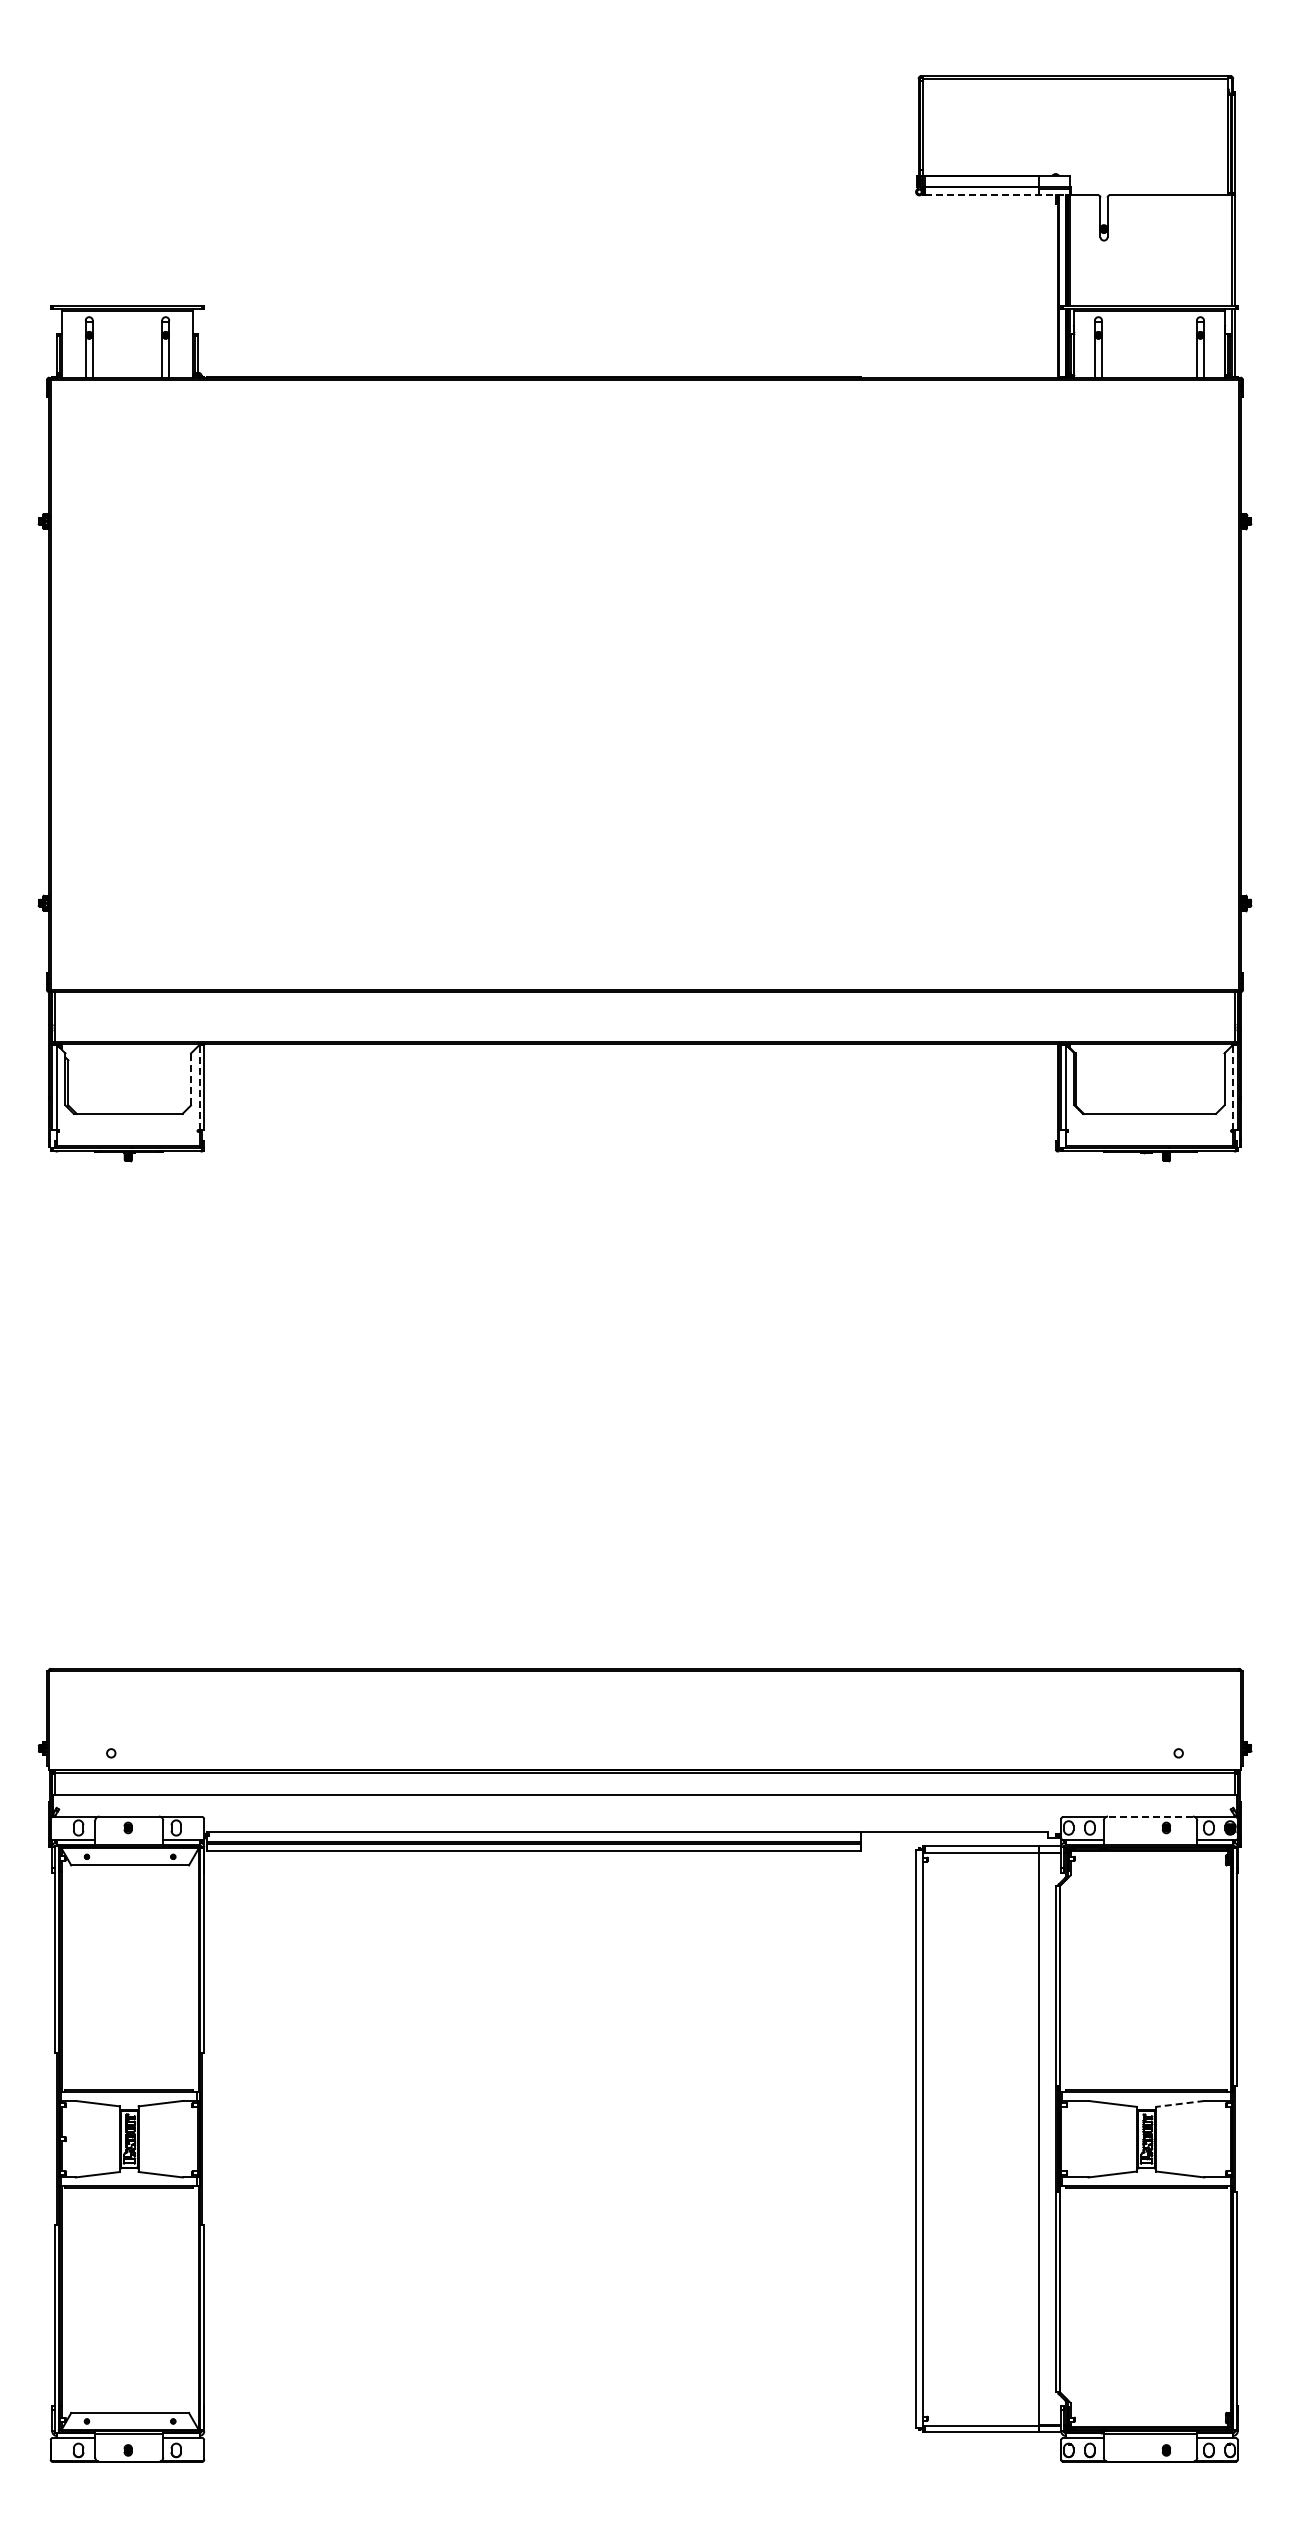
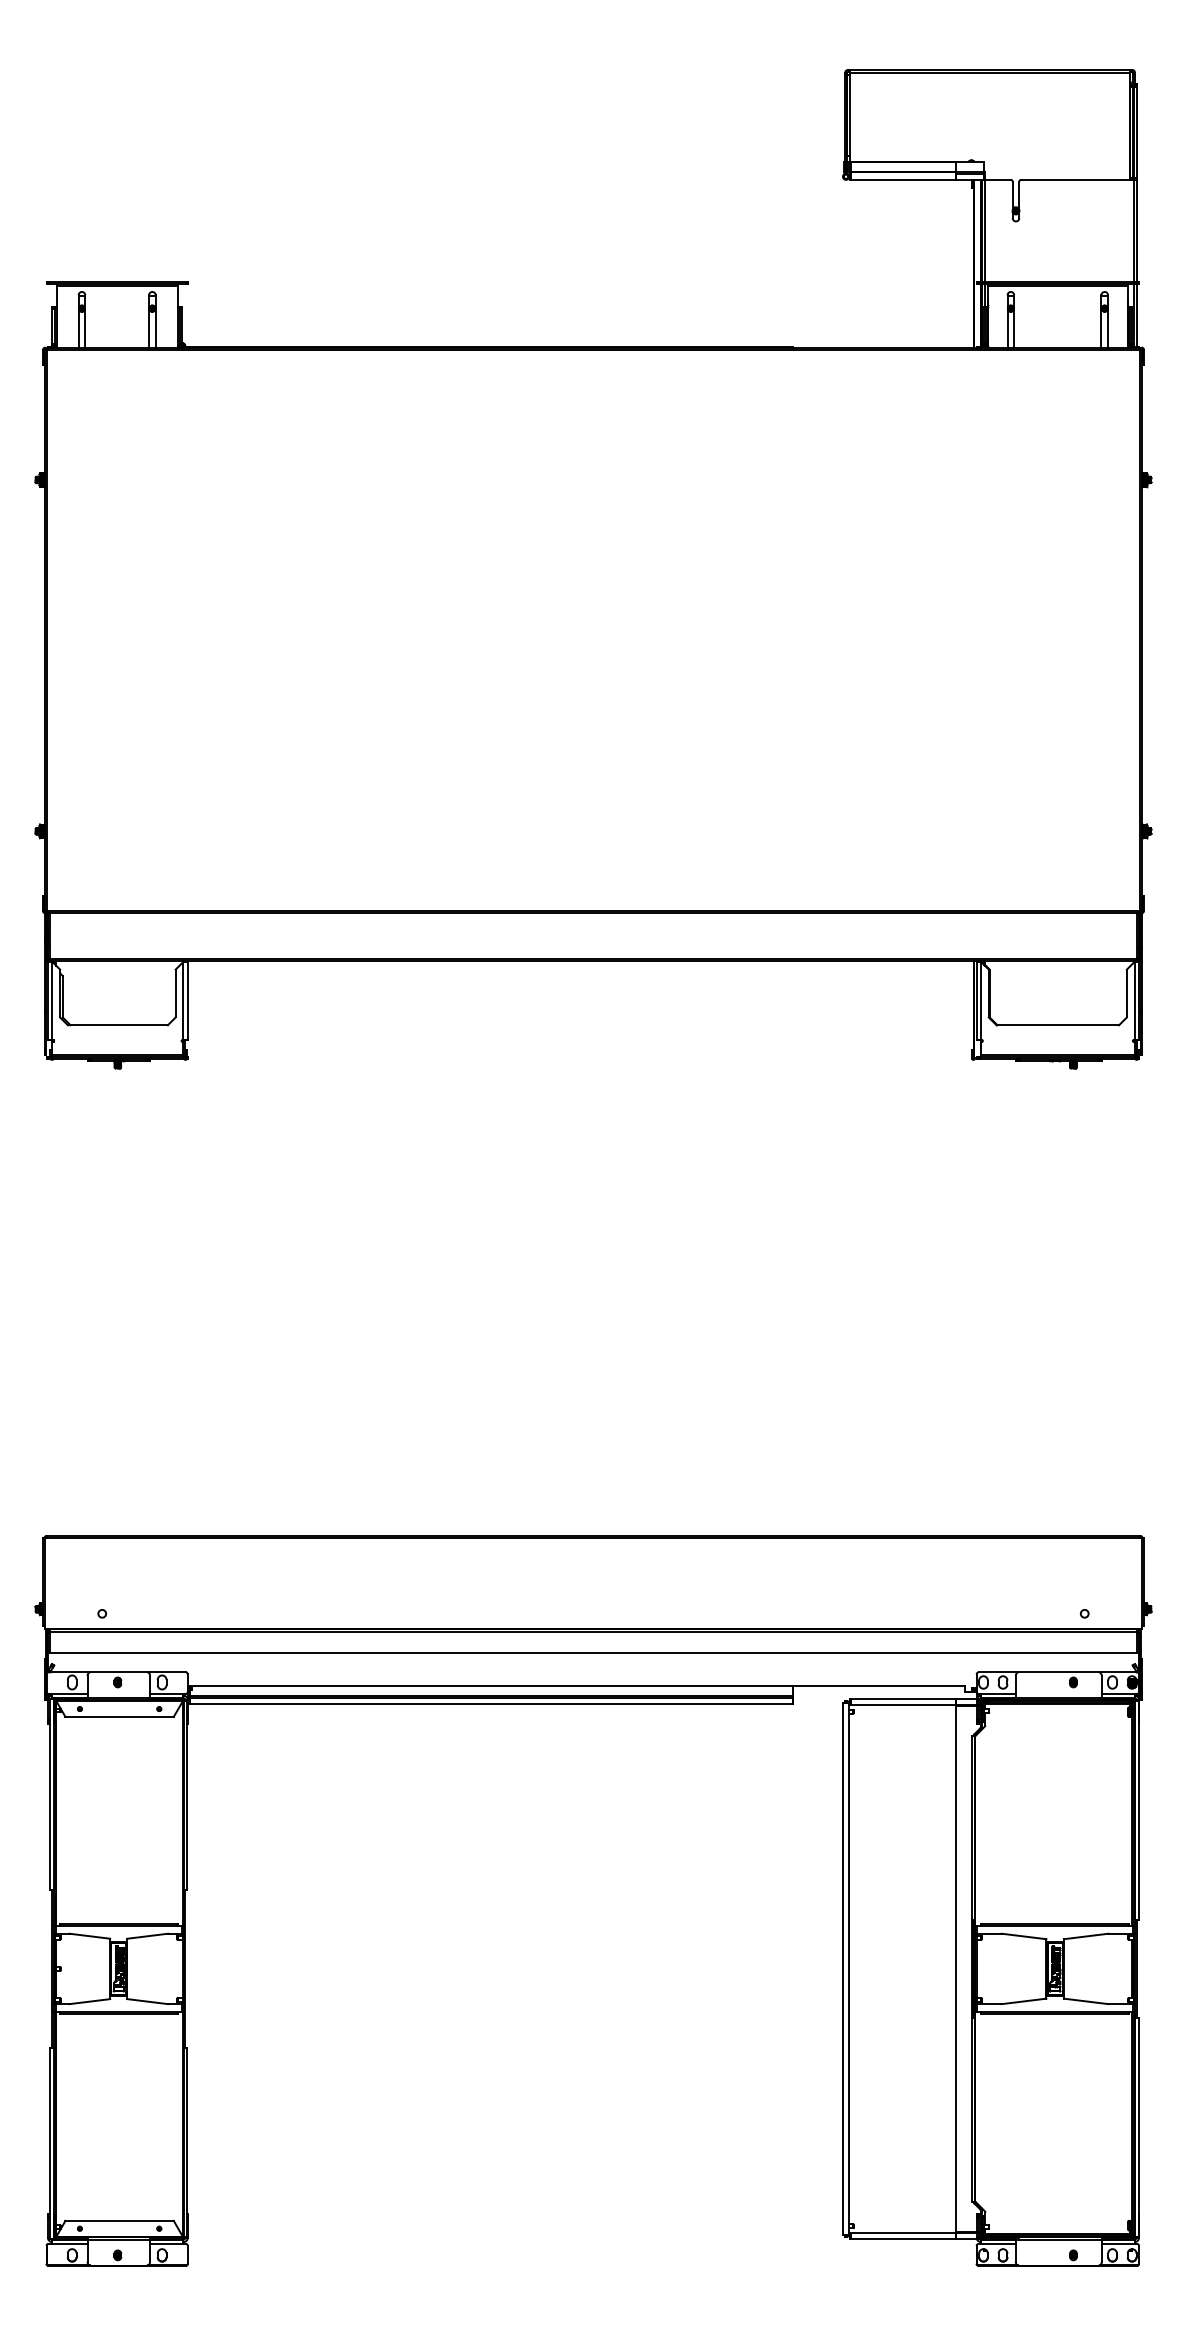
line: (996, 195) -> (917, 179), dashed -> solid
line: (191, 1078) -> (176, 992), dashed -> solid
line: (199, 1087) -> (183, 1000), dashed -> solid
line: (1233, 1087) -> (1135, 1000), dashed -> solid
line: (1150, 1816) -> (1058, 1671), dashed -> solid
line: (1179, 2103) -> (1085, 1936), dashed -> solid

